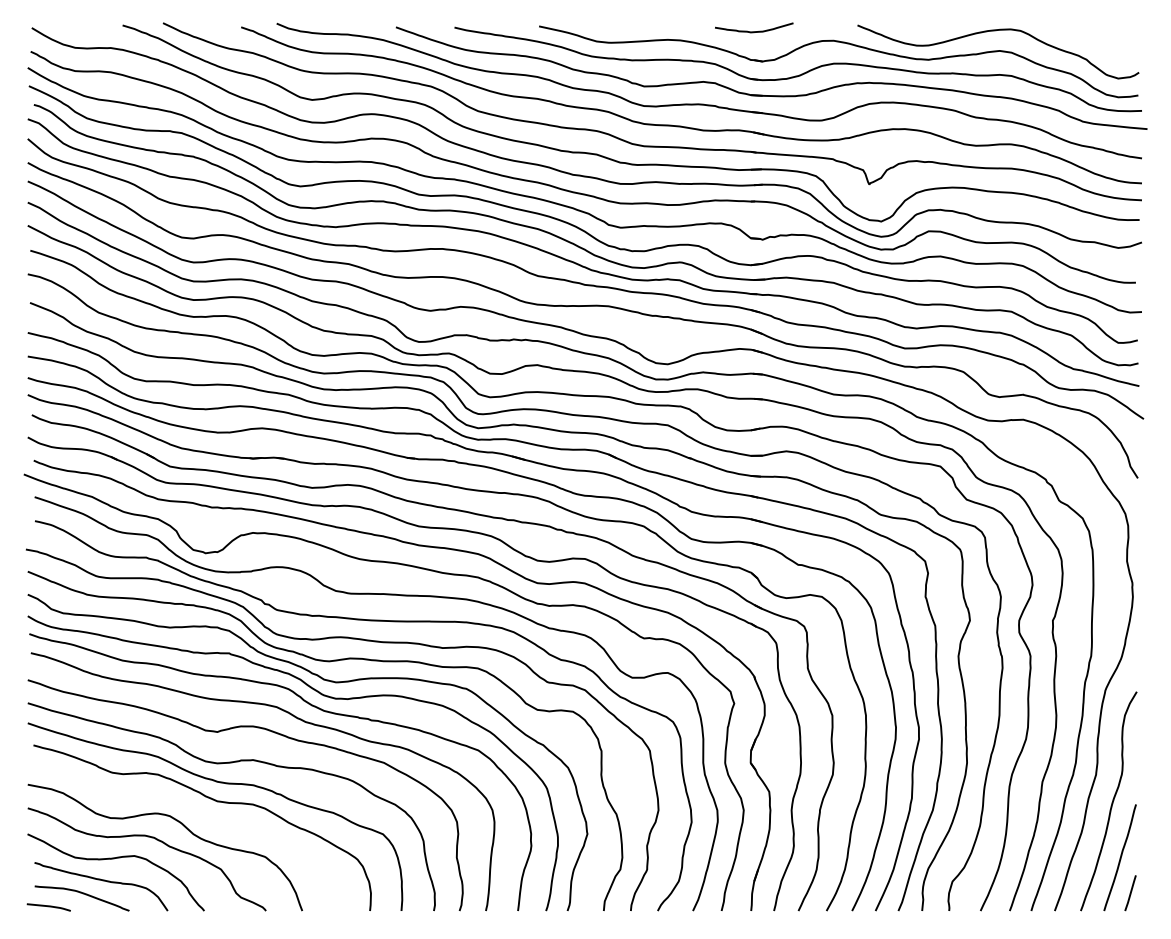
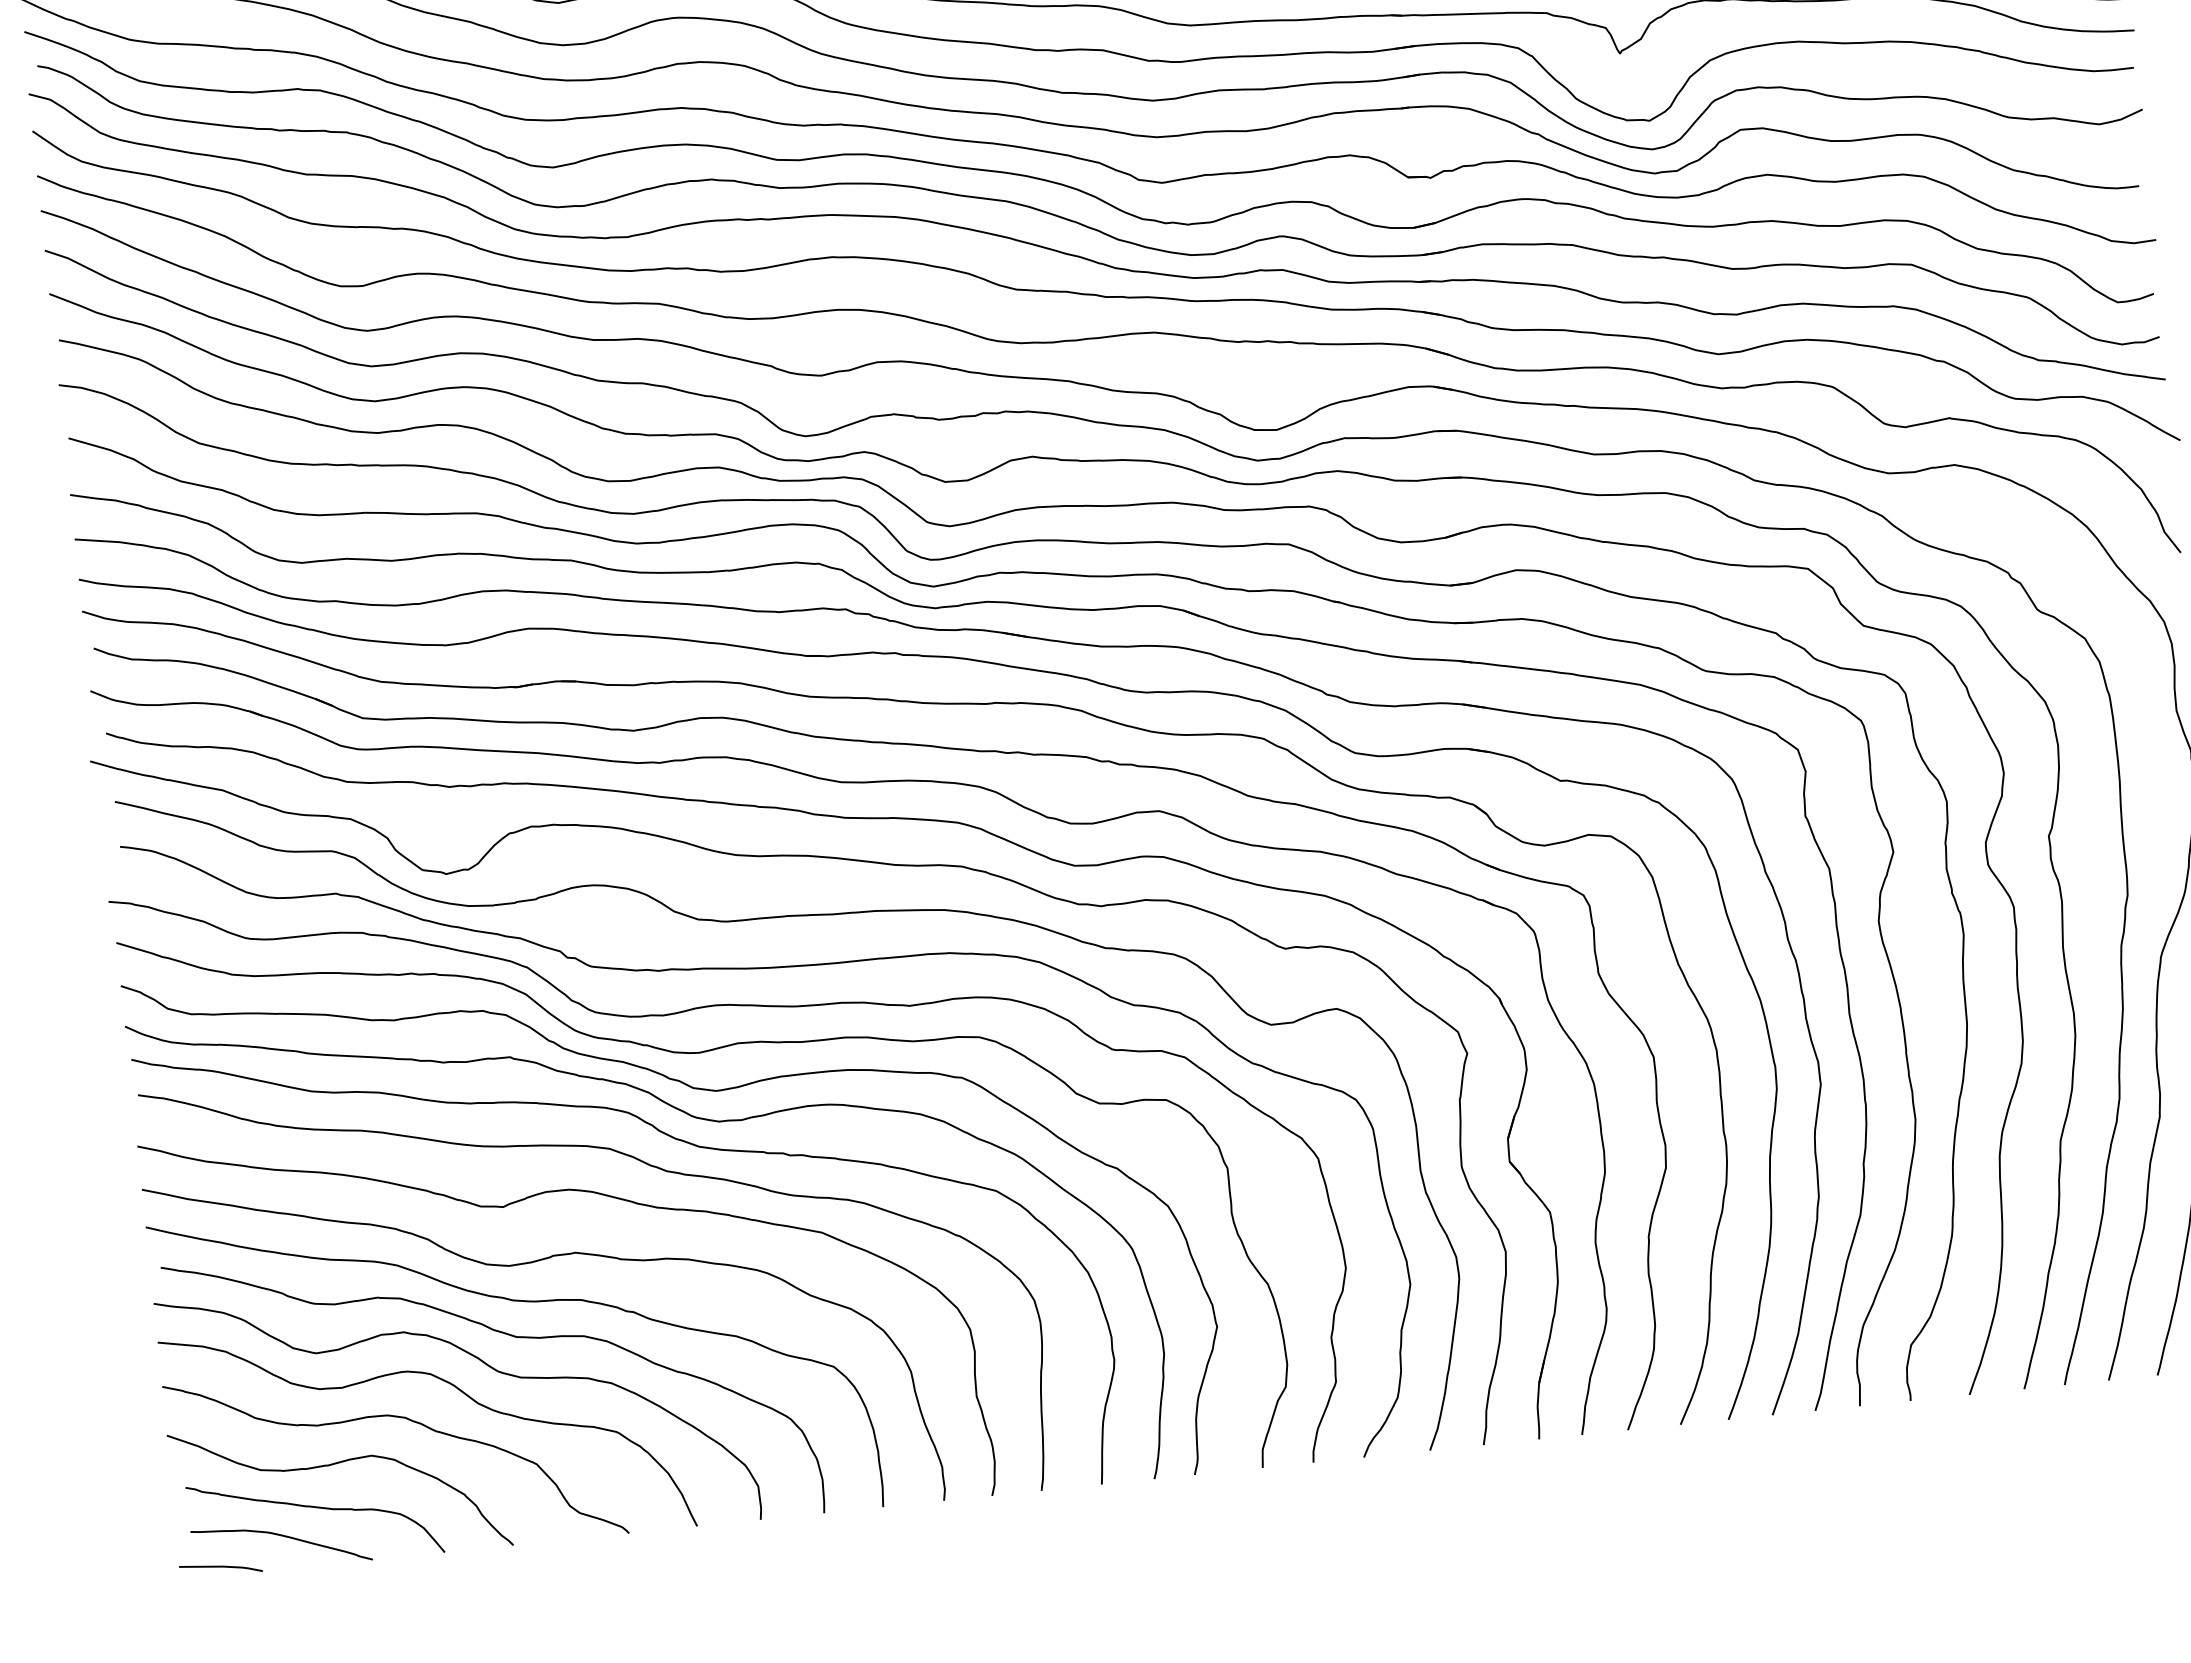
curve: (197, 813) -> (481, 1363), added

